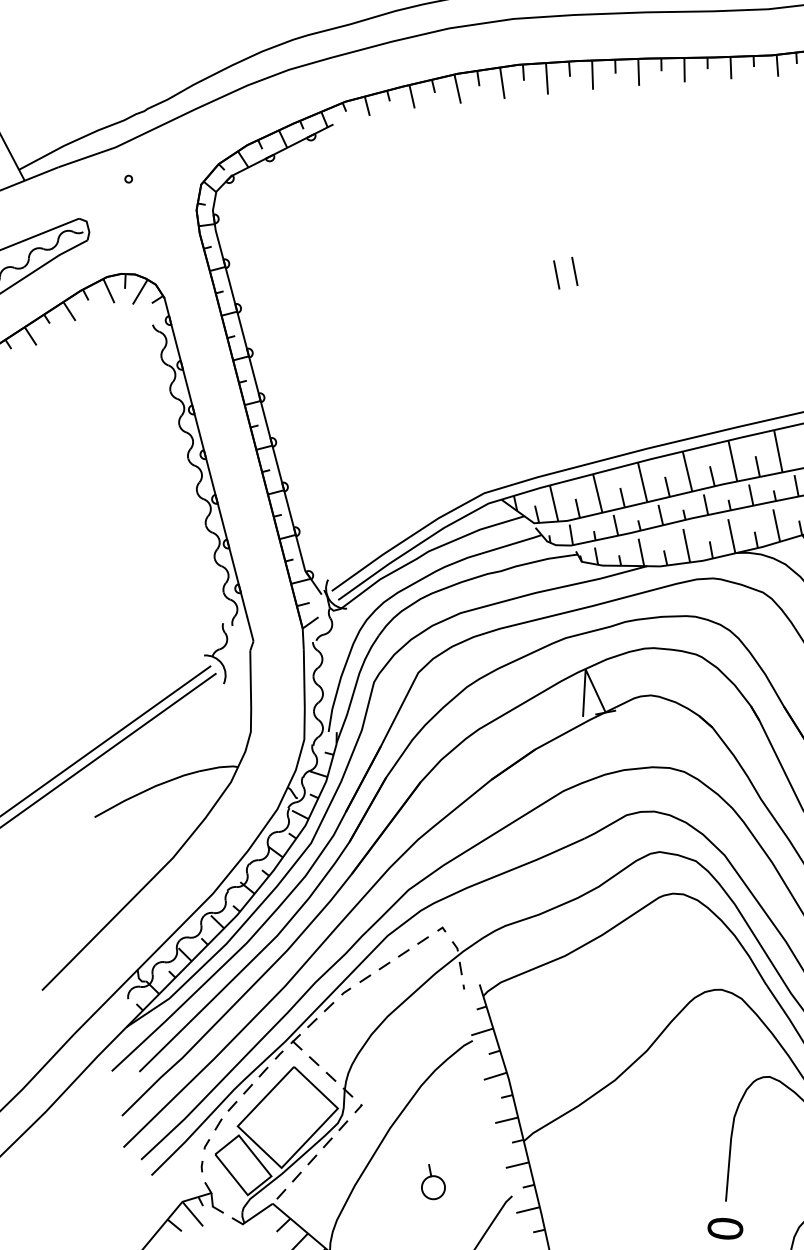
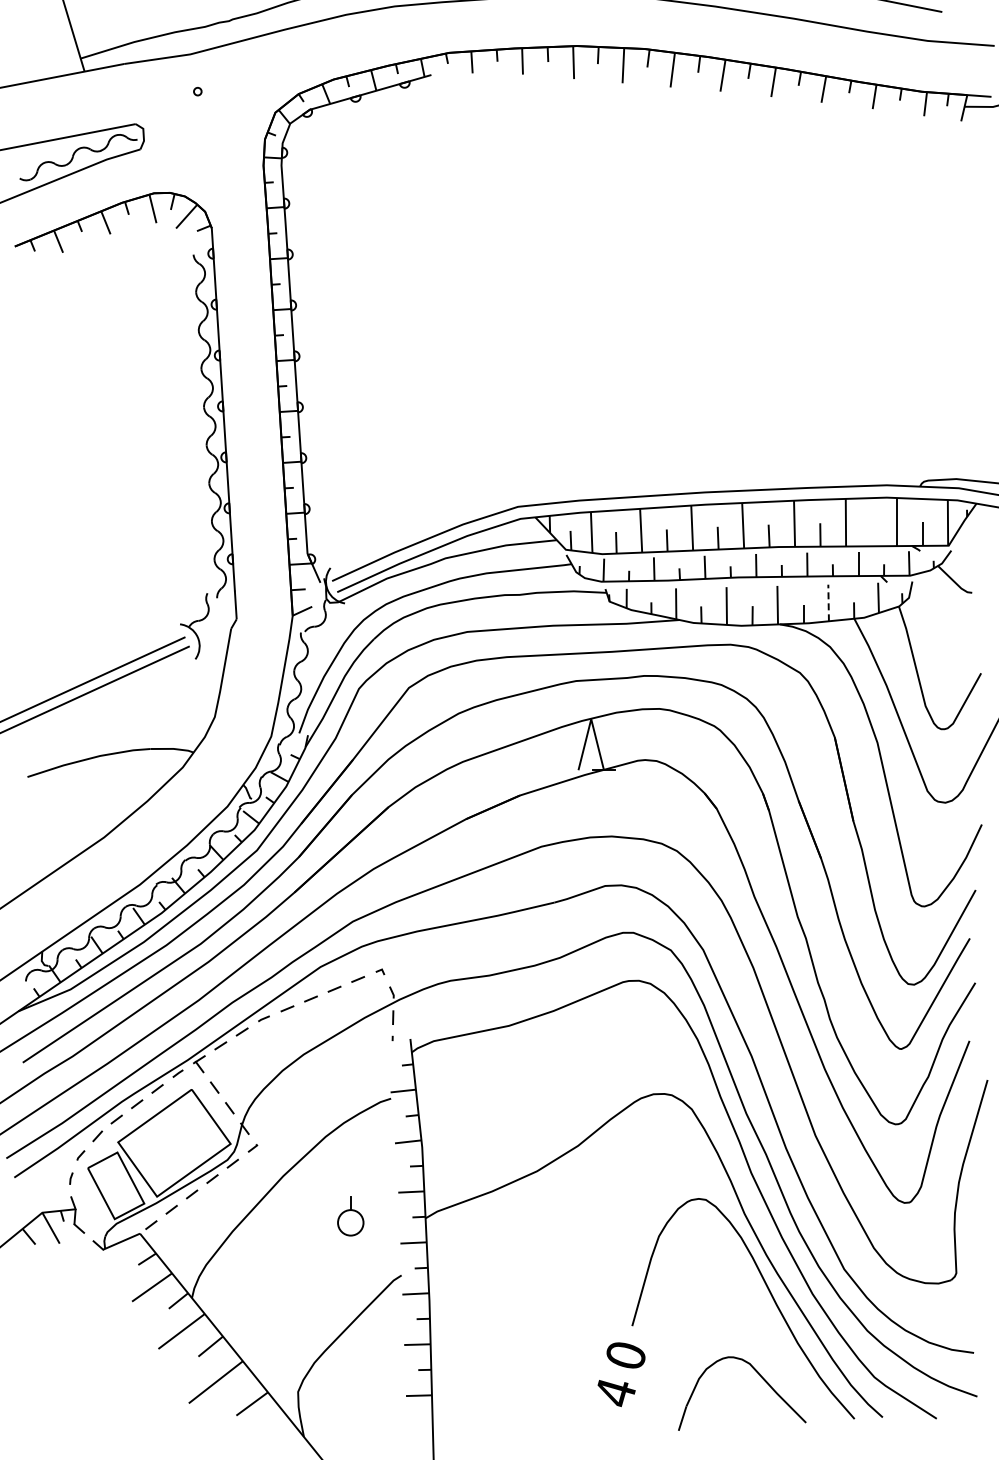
line: (574, 271) -> (662, 284), removed
line: (556, 274) -> (642, 284), removed
line: (776, 525) -> (828, 602), solid -> dashed
part: (432, 1182) -> (350, 1216), moved

